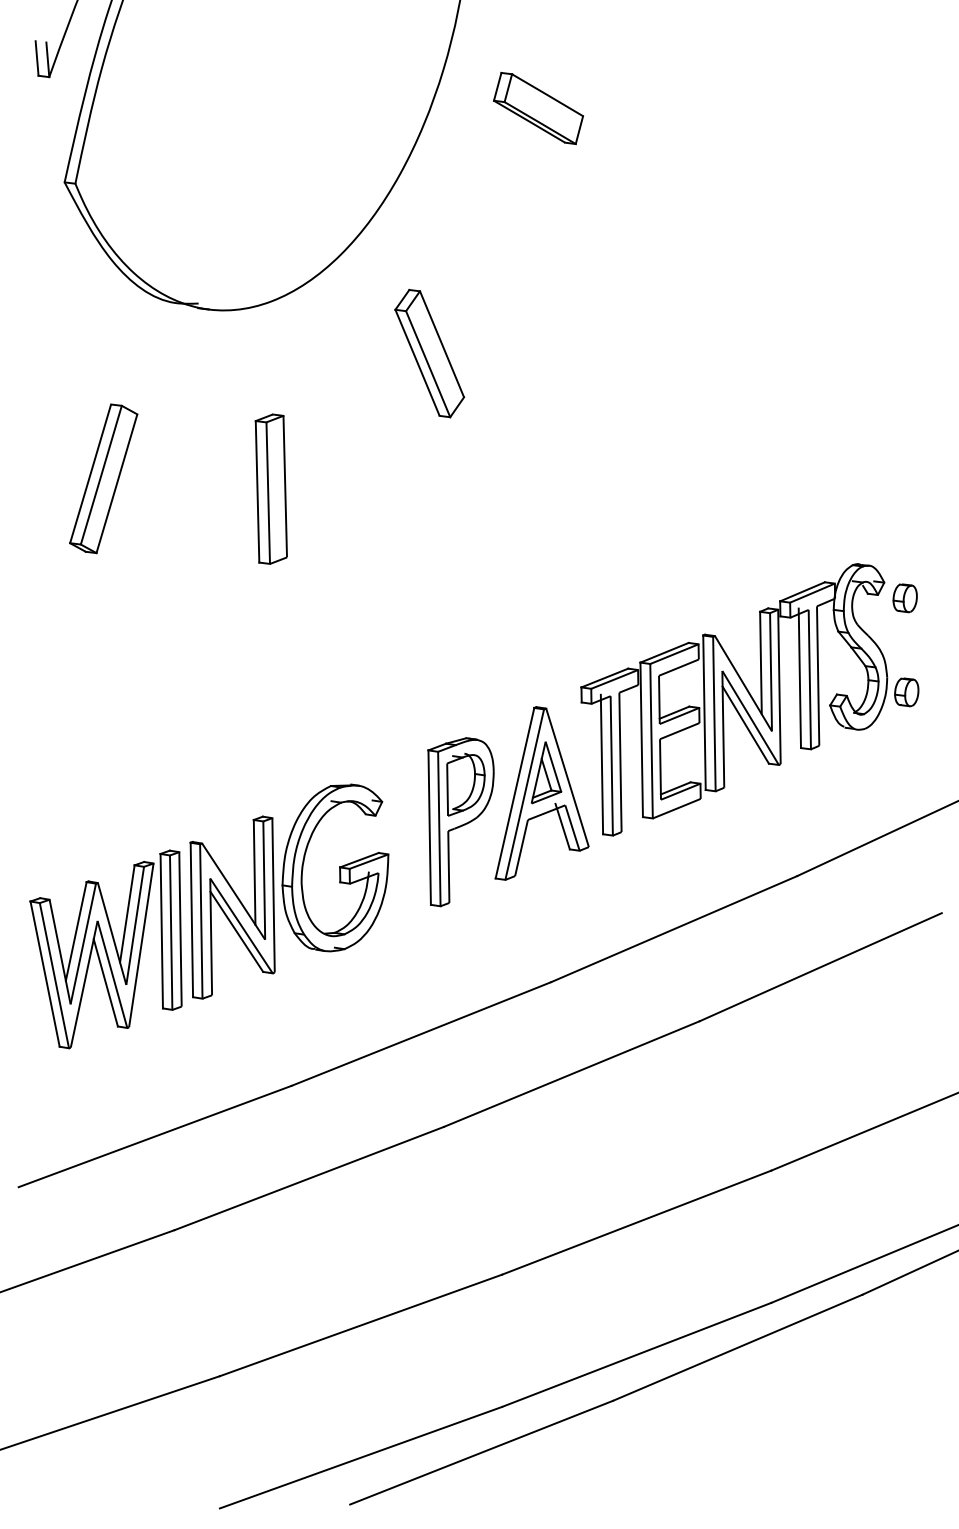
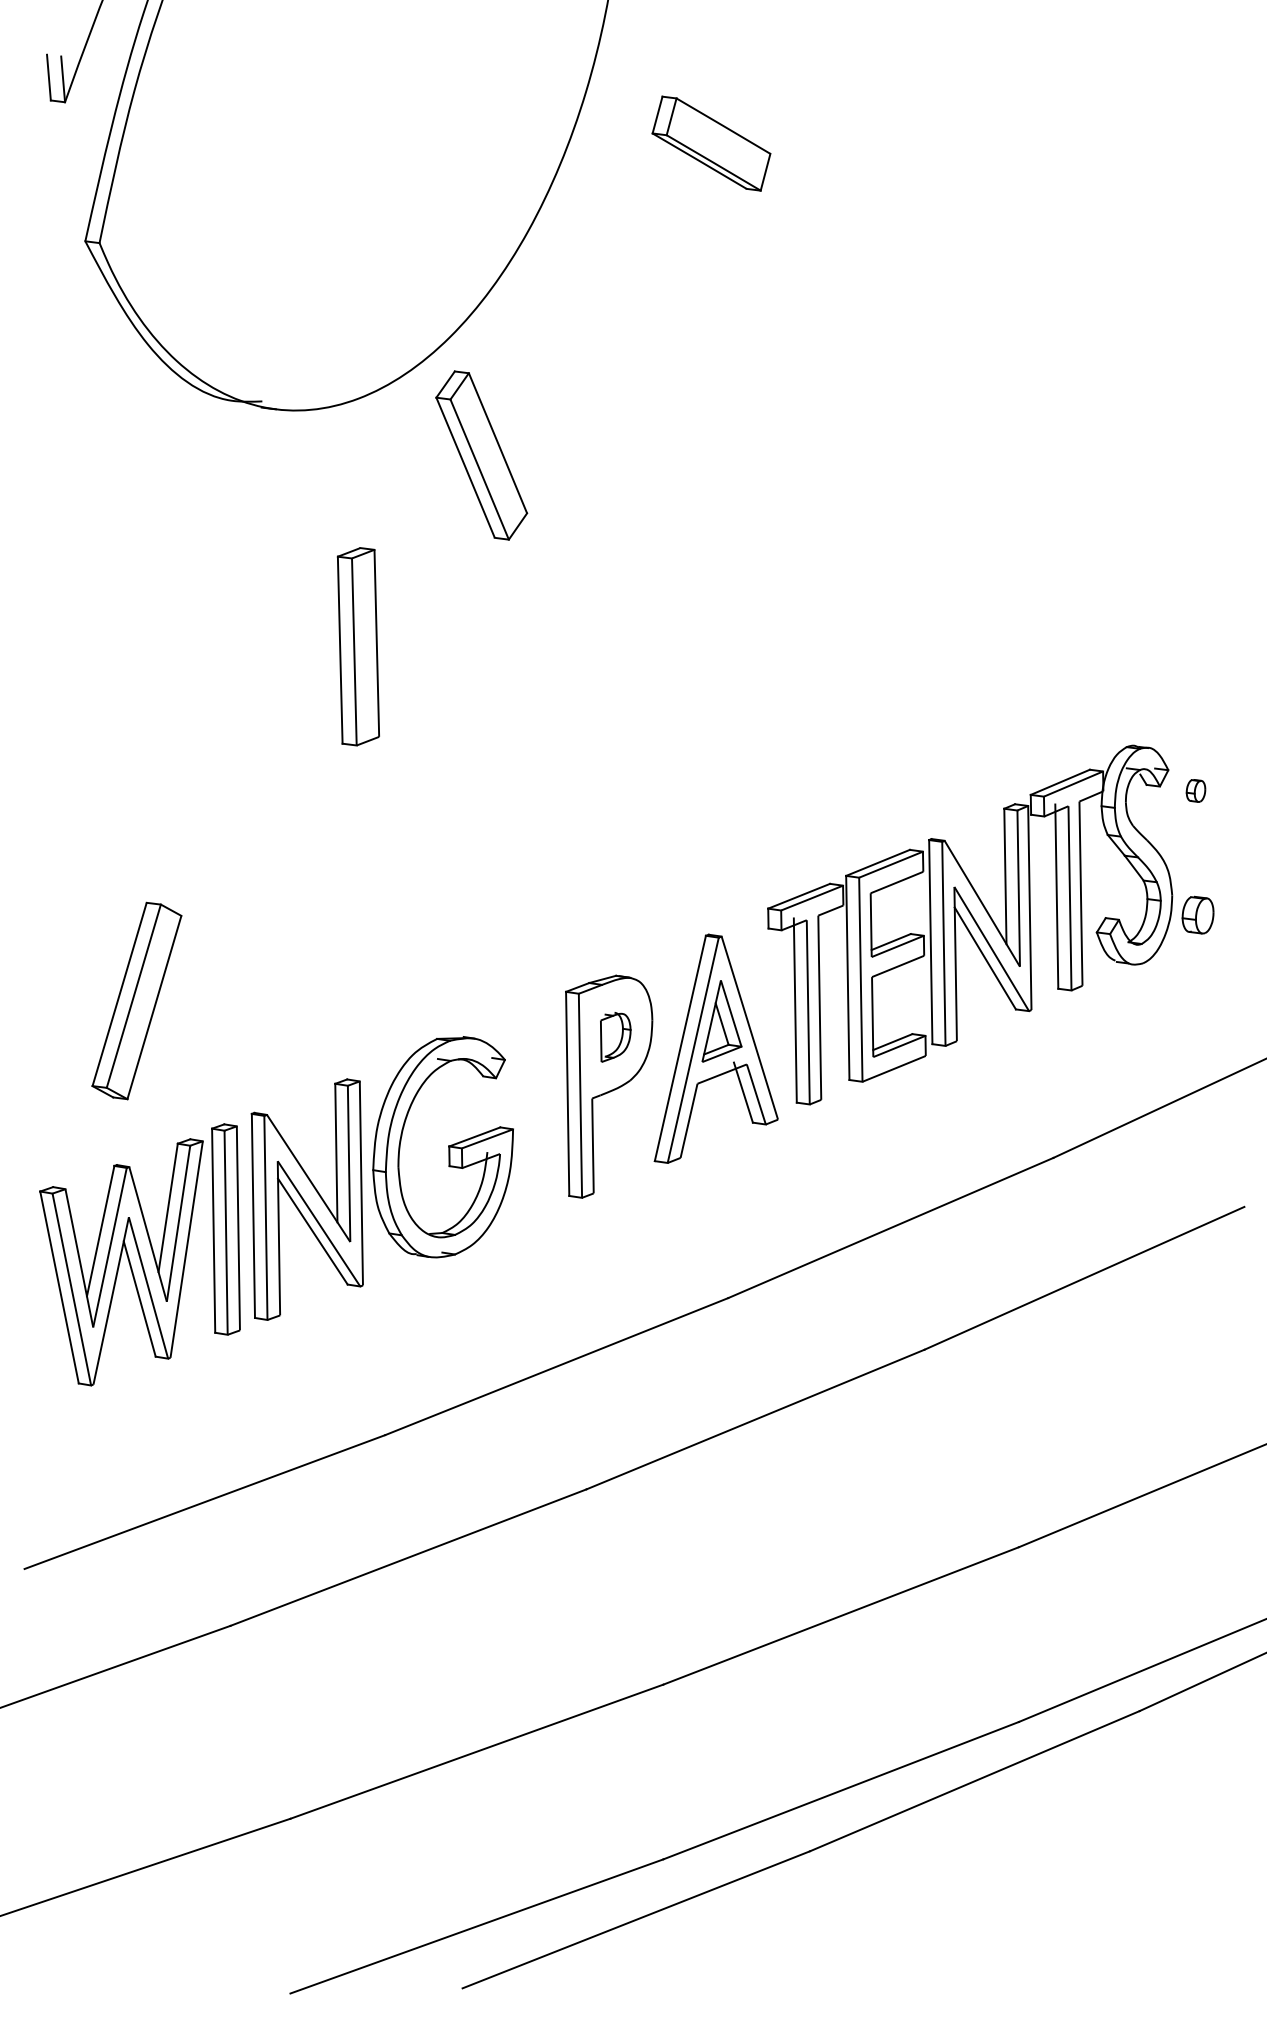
part: (429, 353) -> (481, 455), moved
part: (103, 478) -> (136, 1000), moved
part: (904, 598) -> (1195, 790), size x0.6
part: (465, 784) -> (615, 1037), size x0.6

